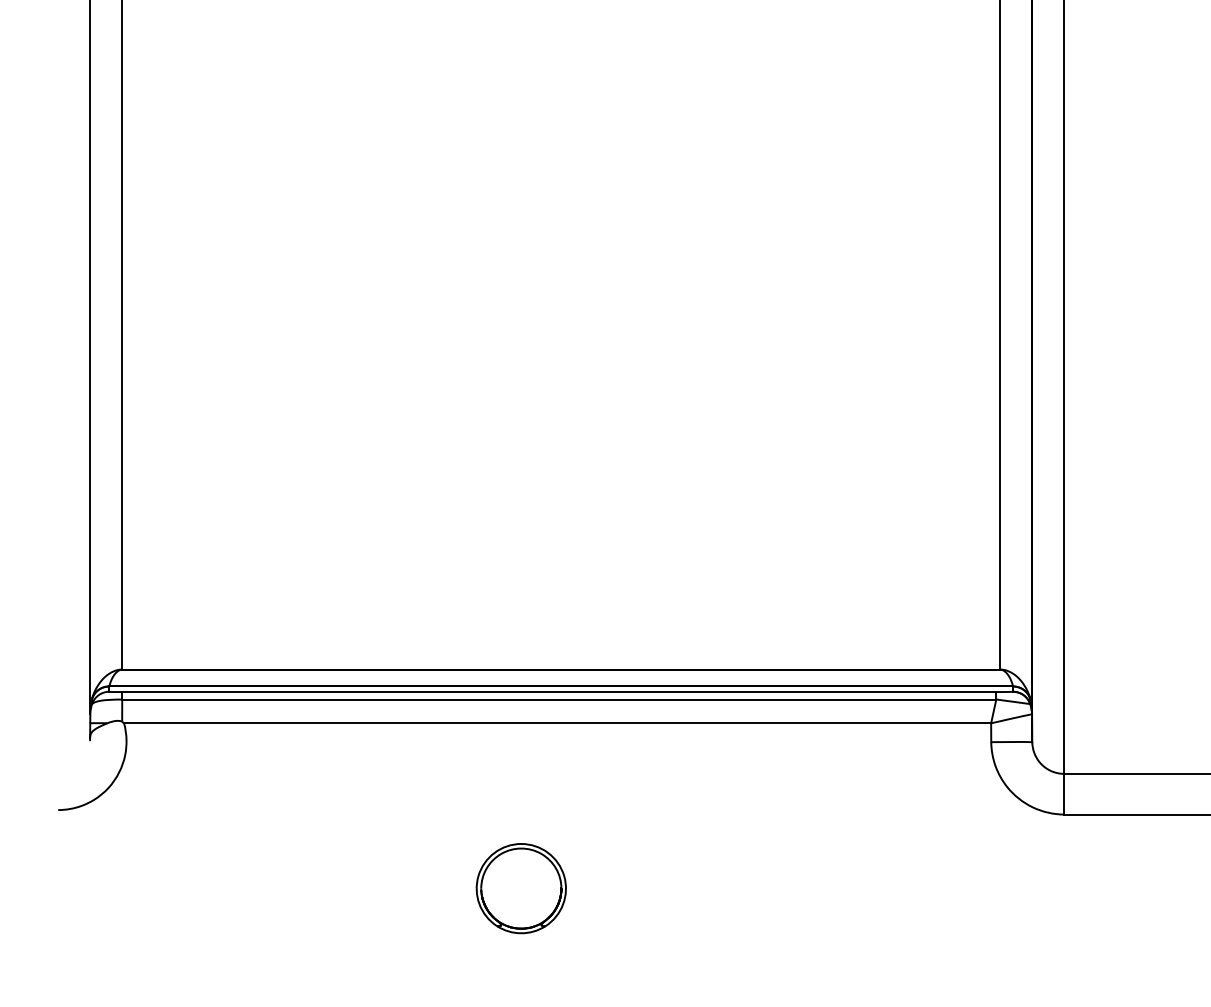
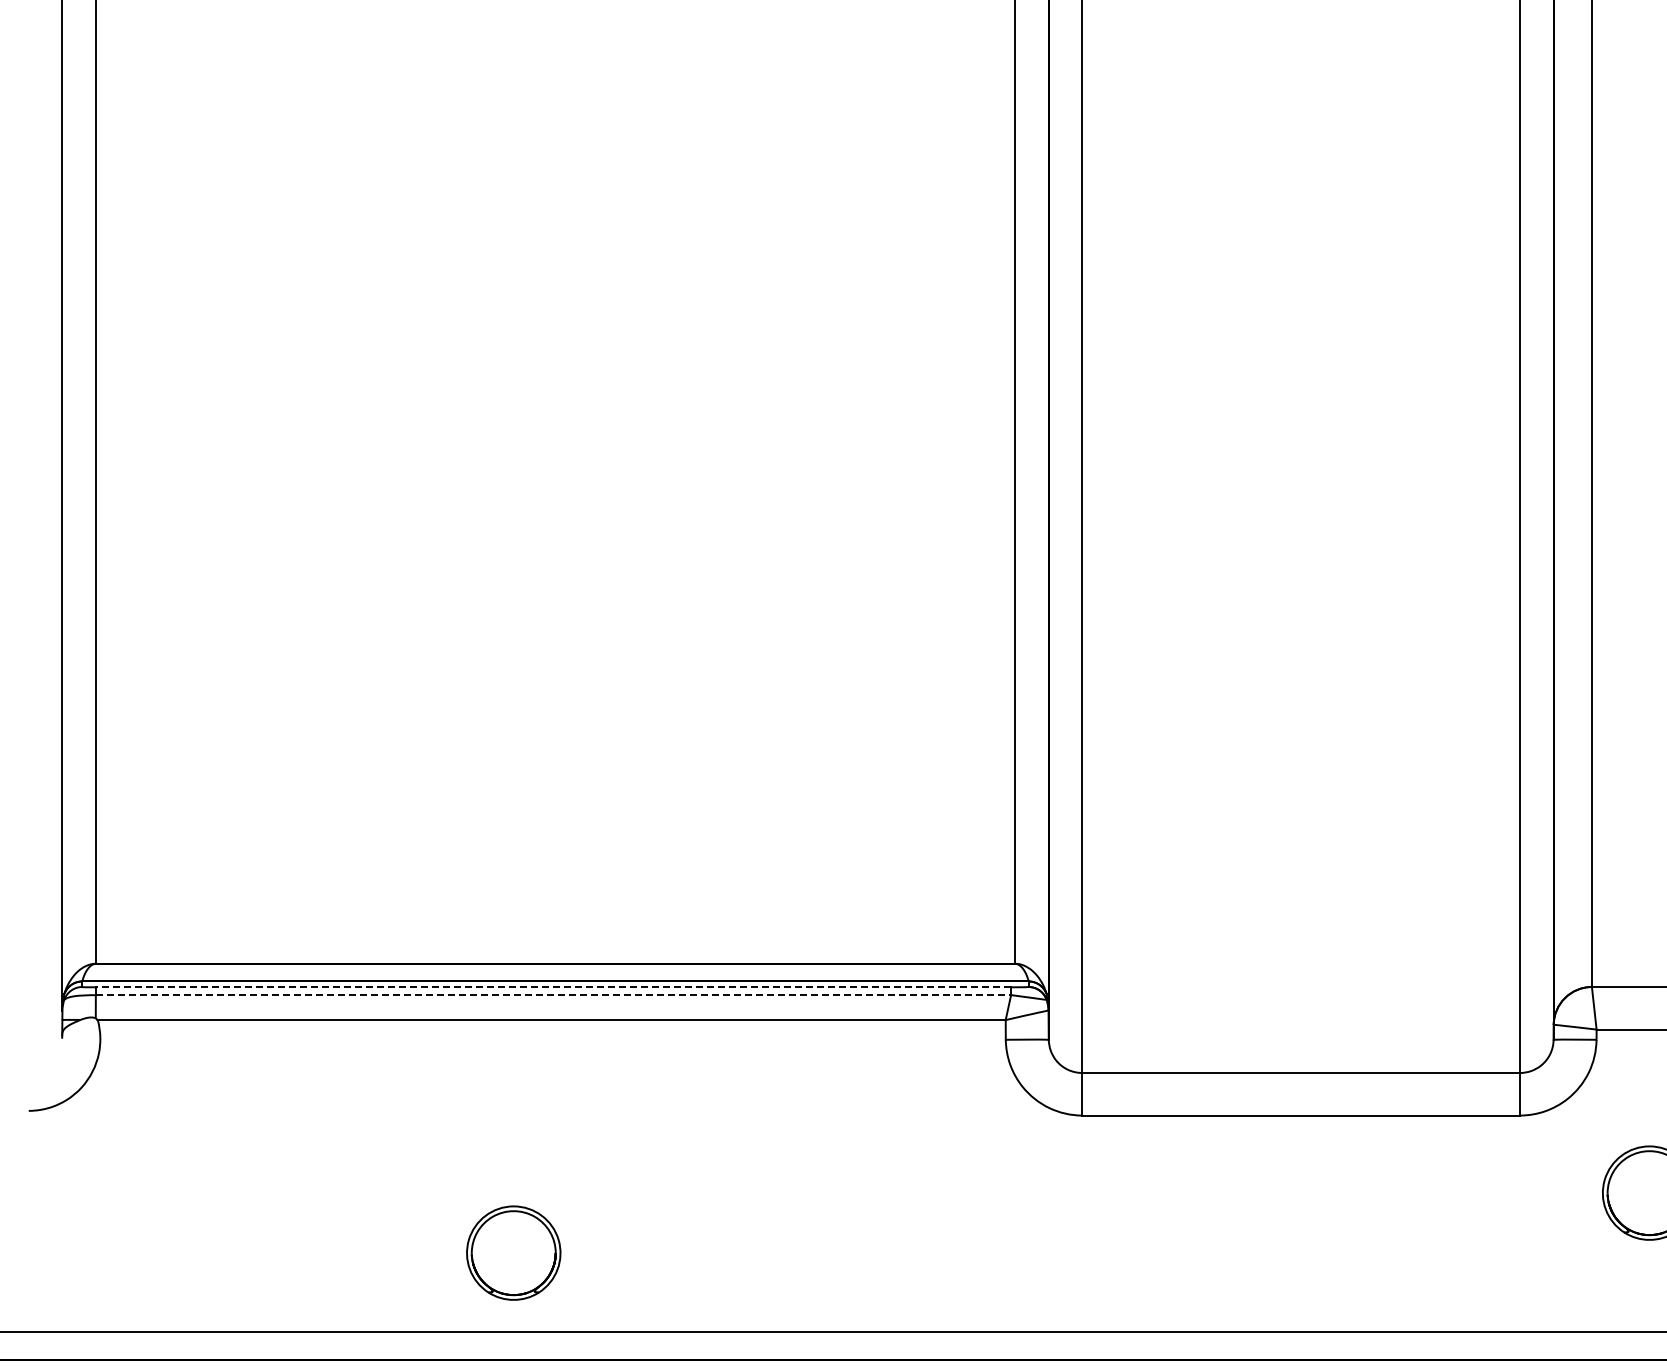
line: (559, 692) -> (553, 987), solid -> dashed
line: (559, 699) -> (553, 995), solid -> dashed
part: (521, 888) -> (513, 1252), moved

